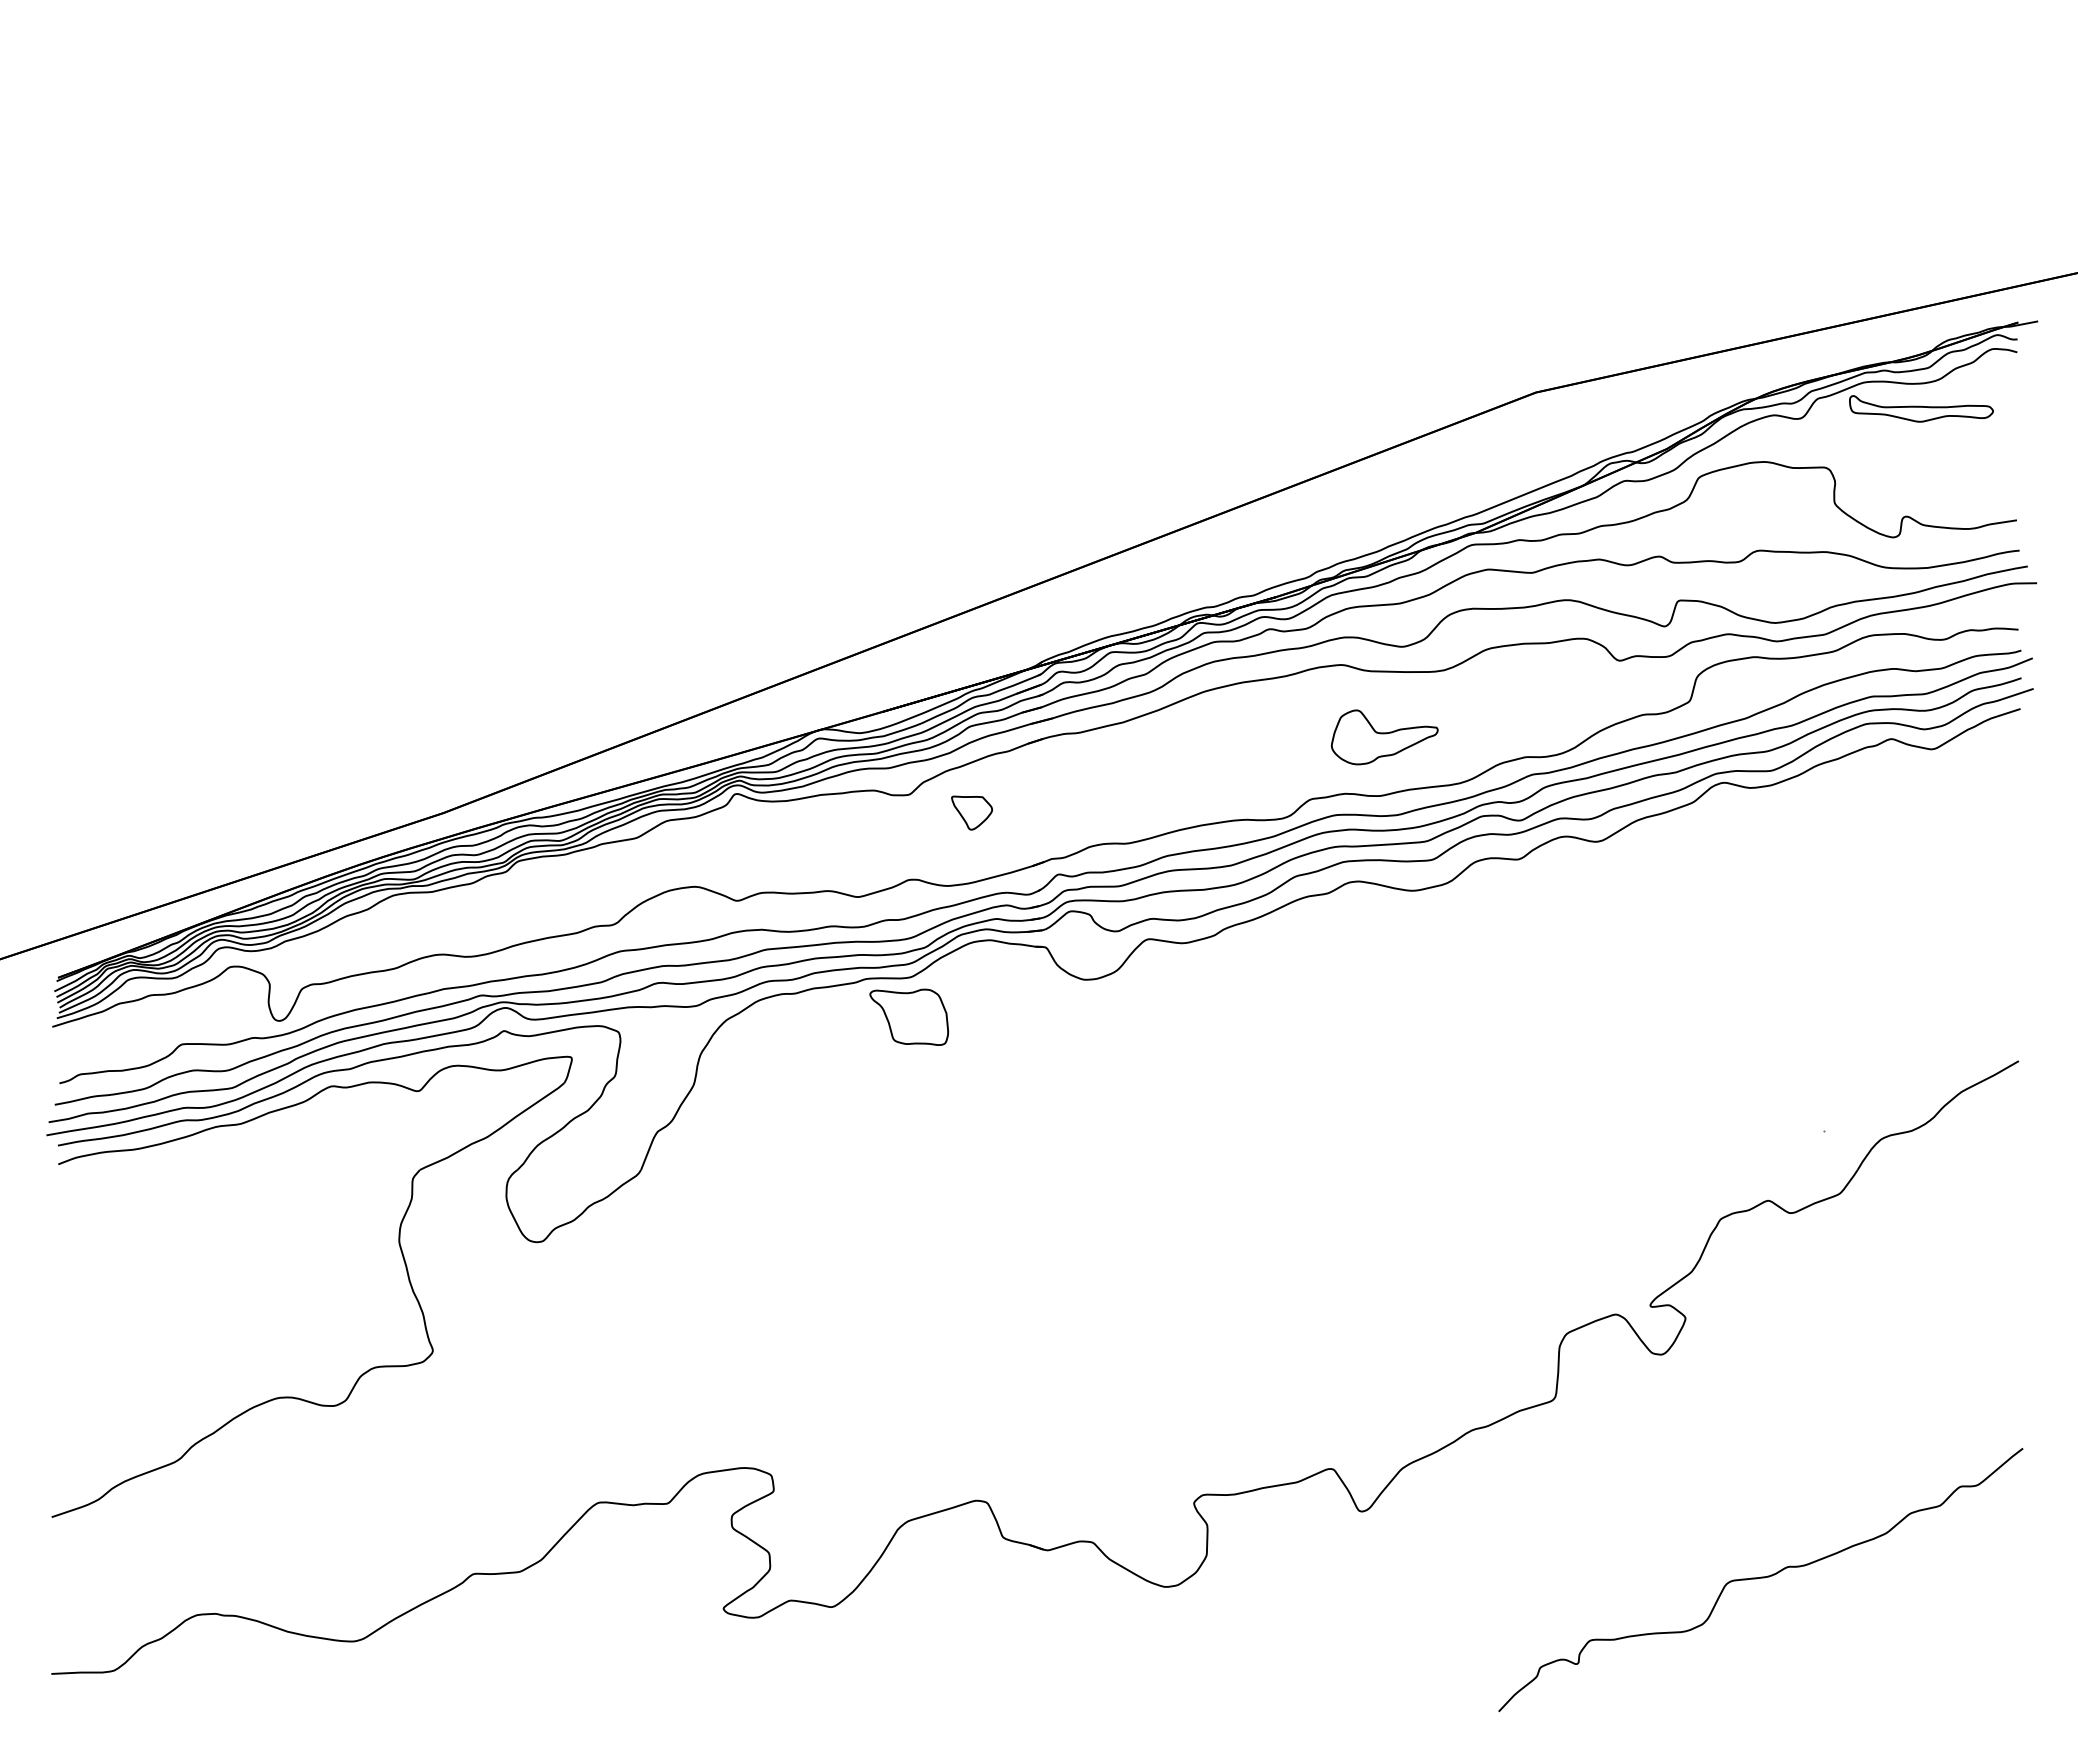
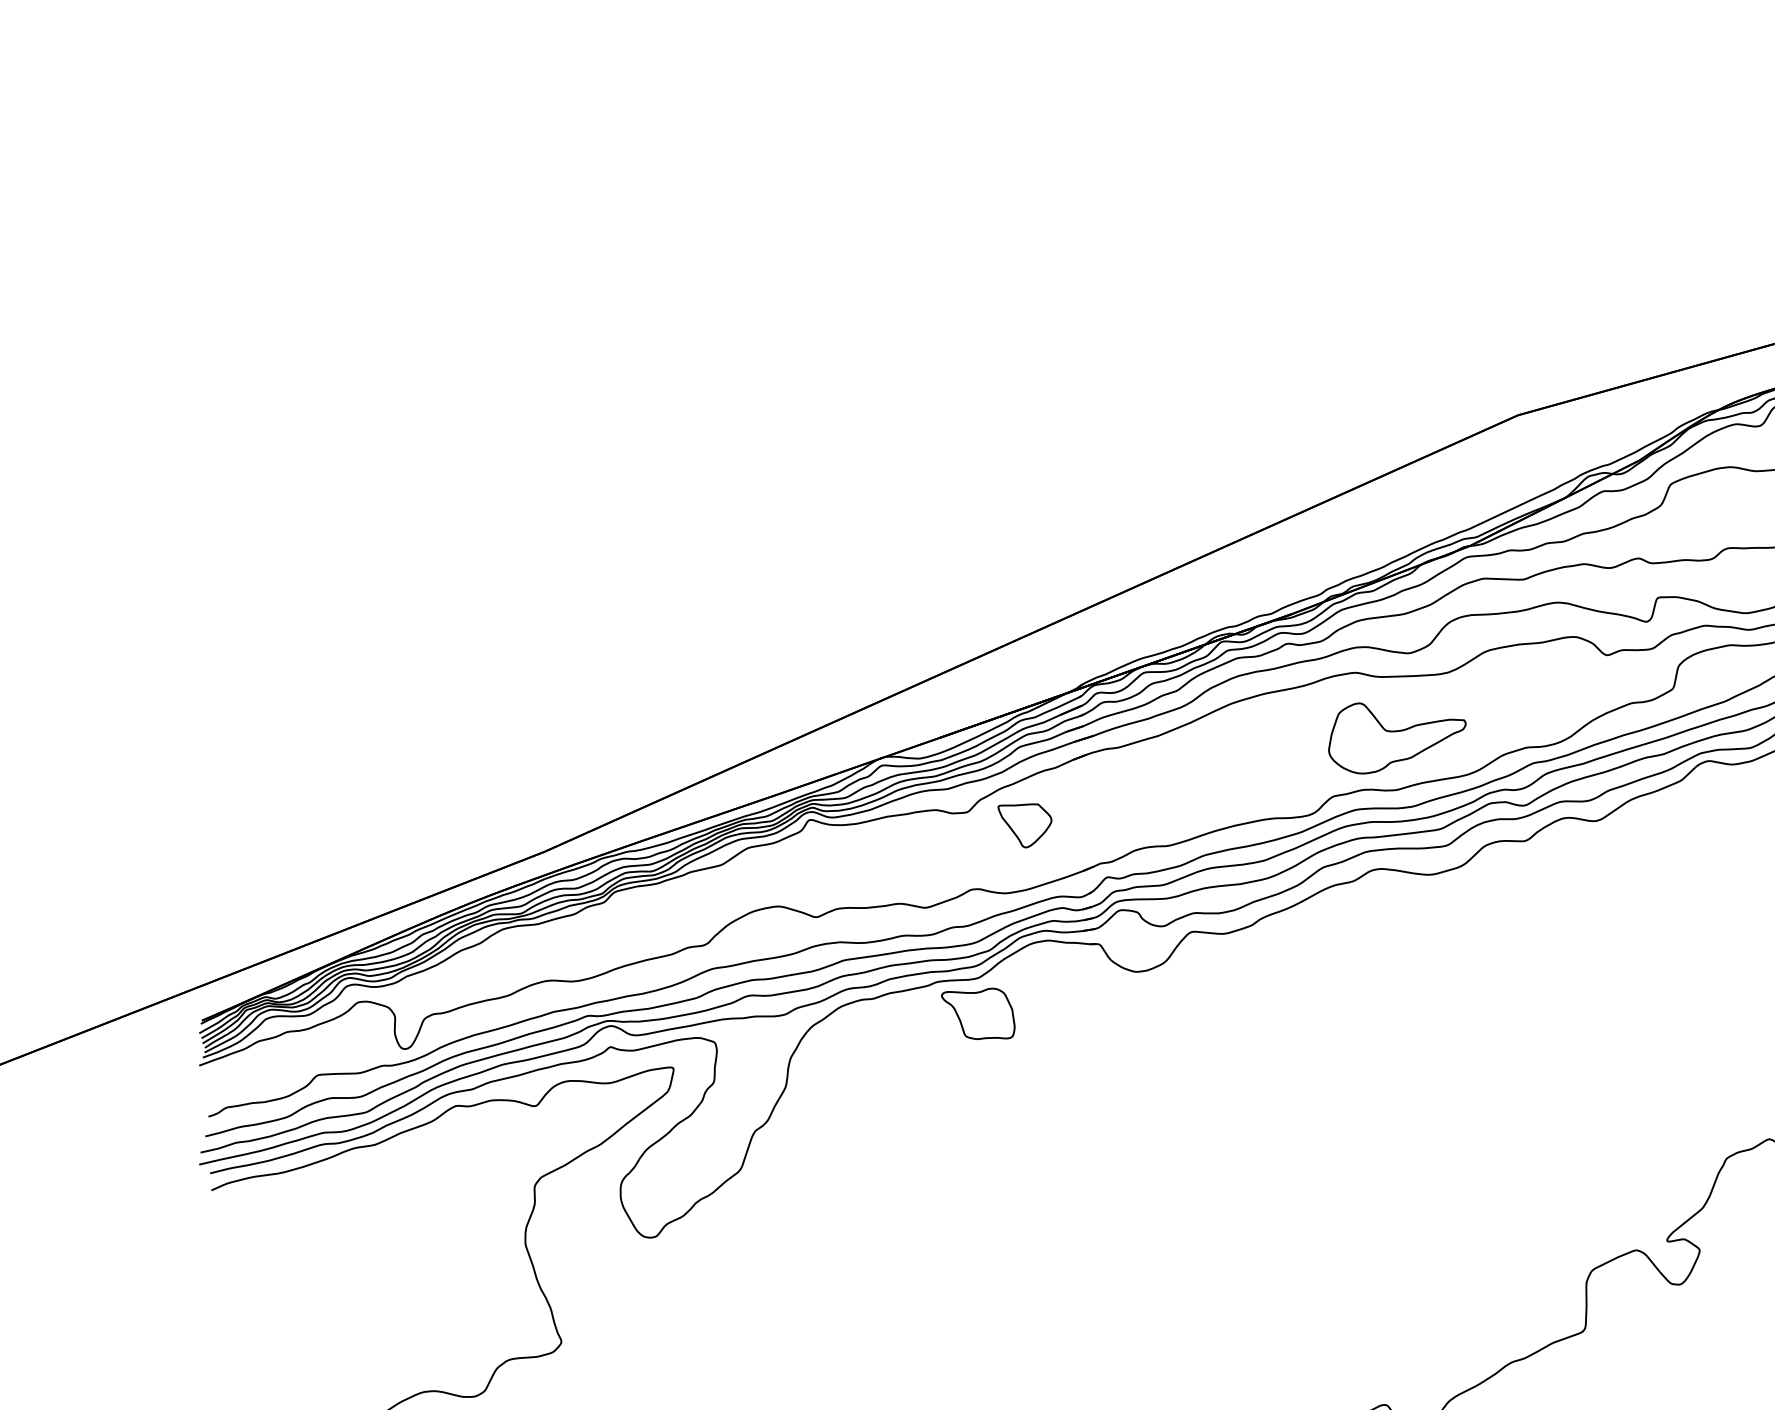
part: (1384, 737) -> (1397, 736), size x1.43
part: (971, 812) -> (1025, 825), size x1.43

